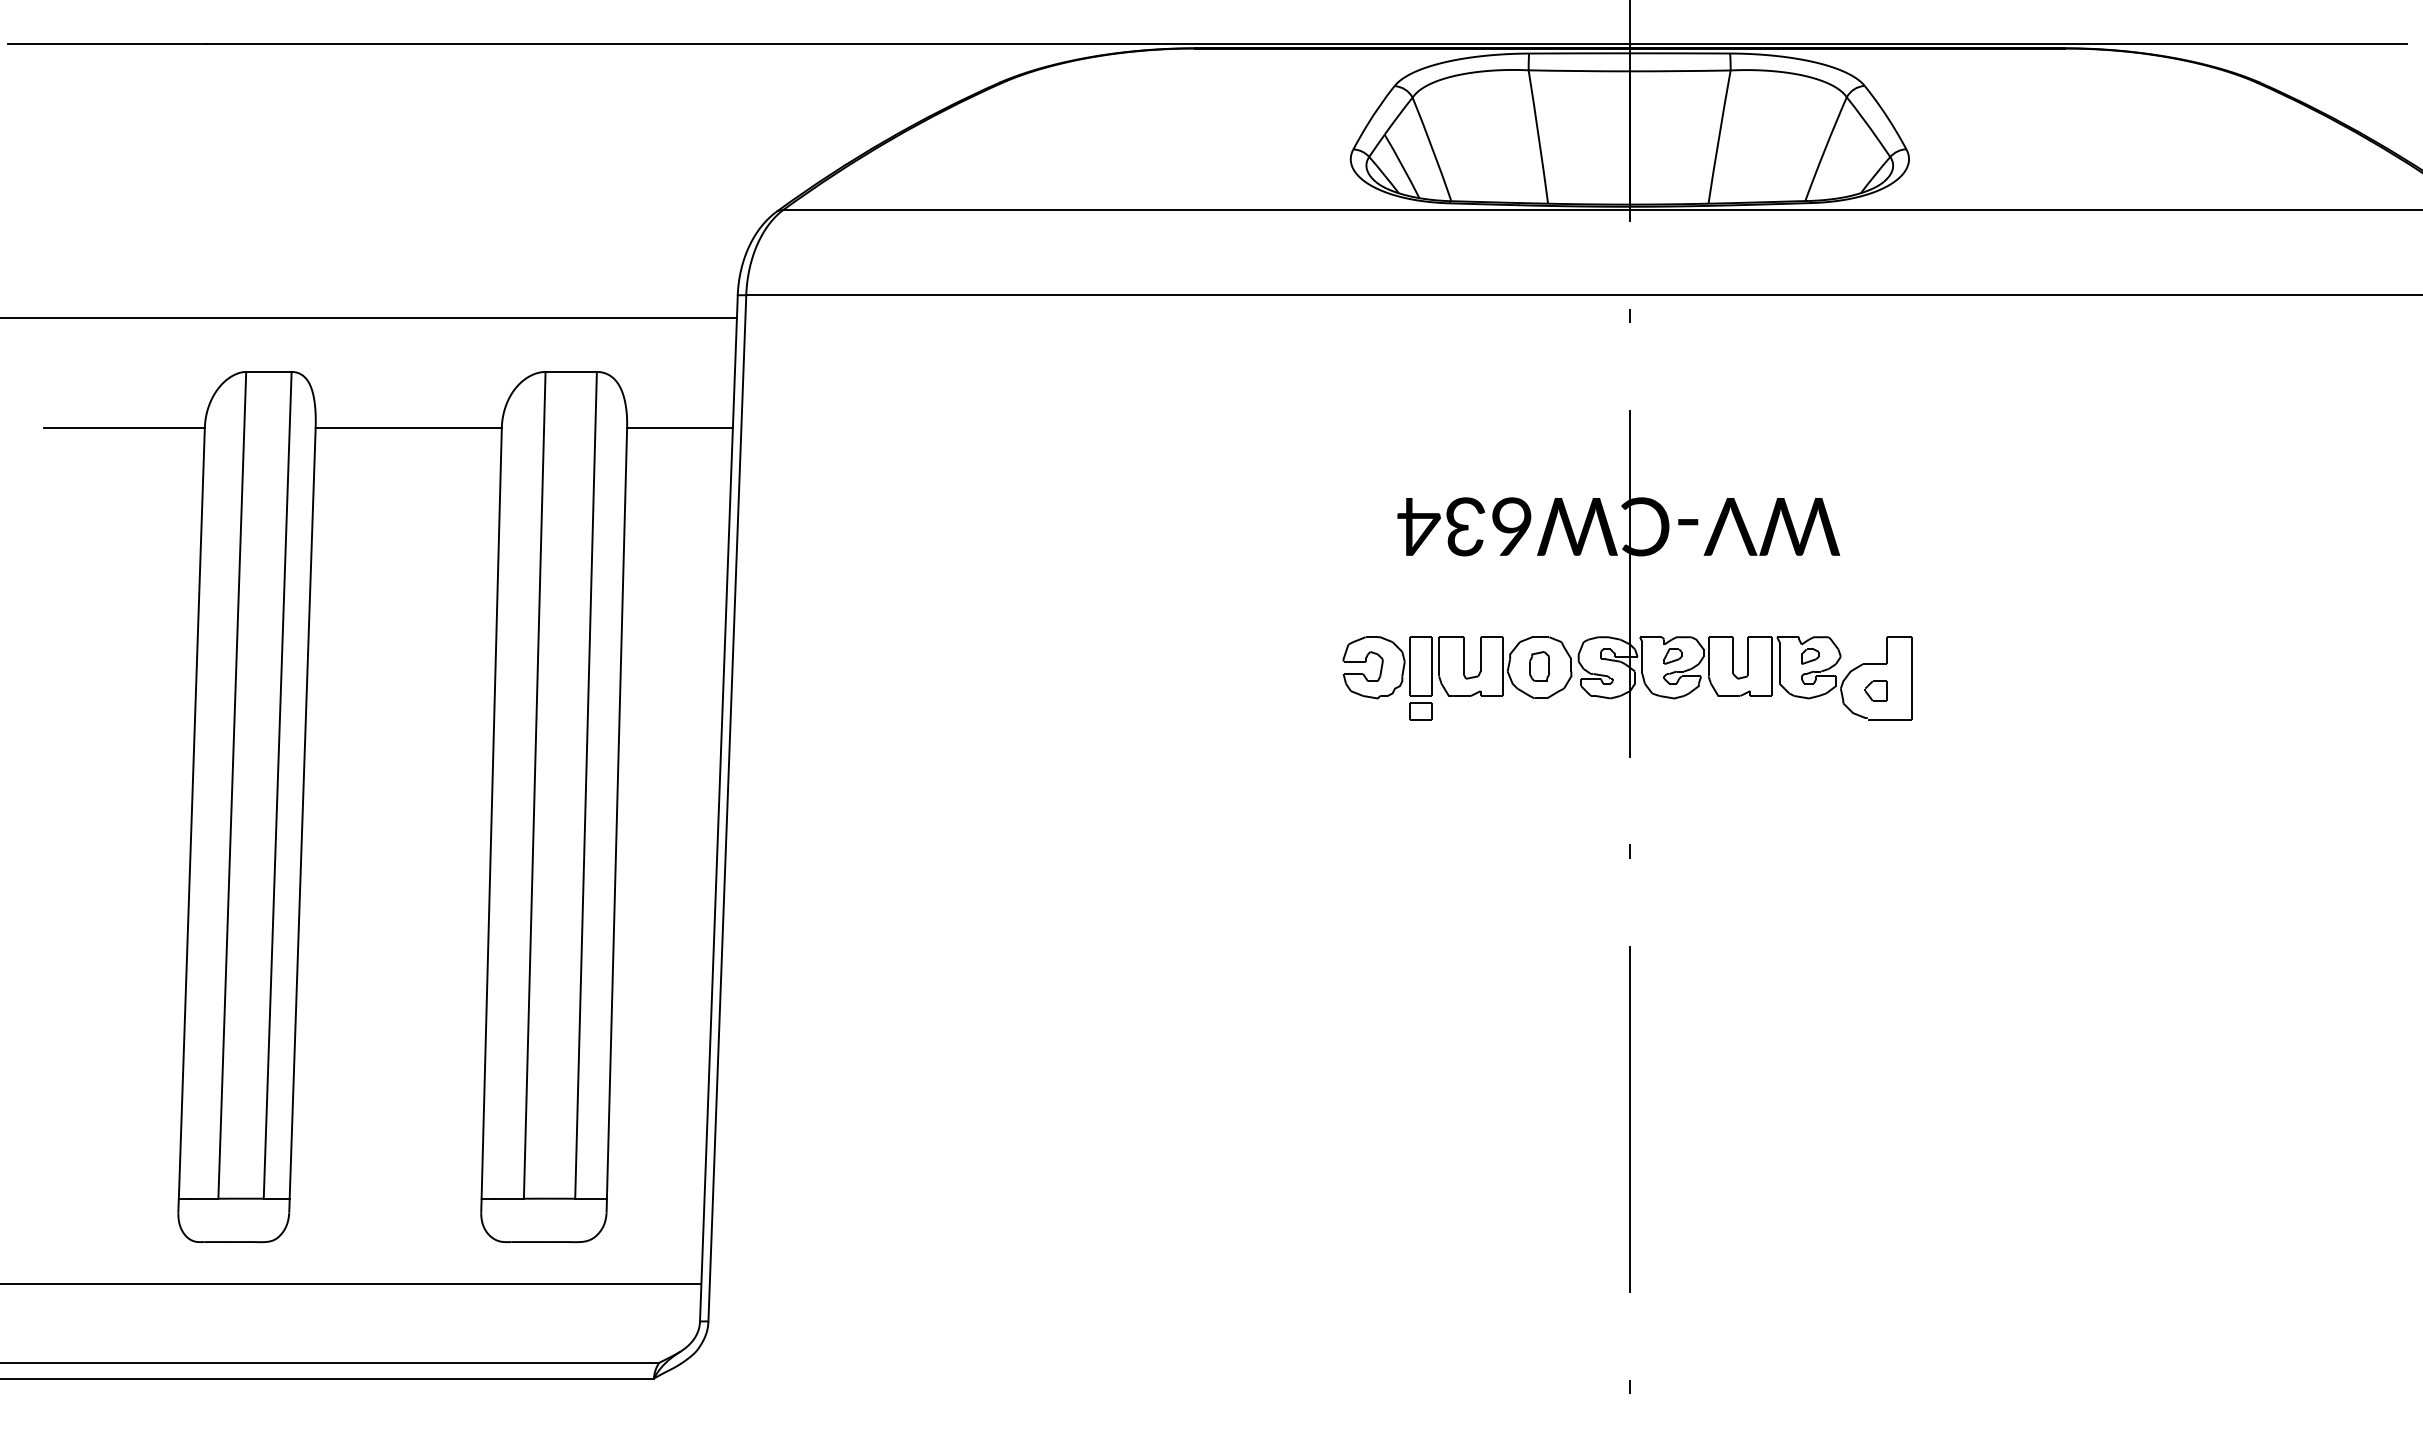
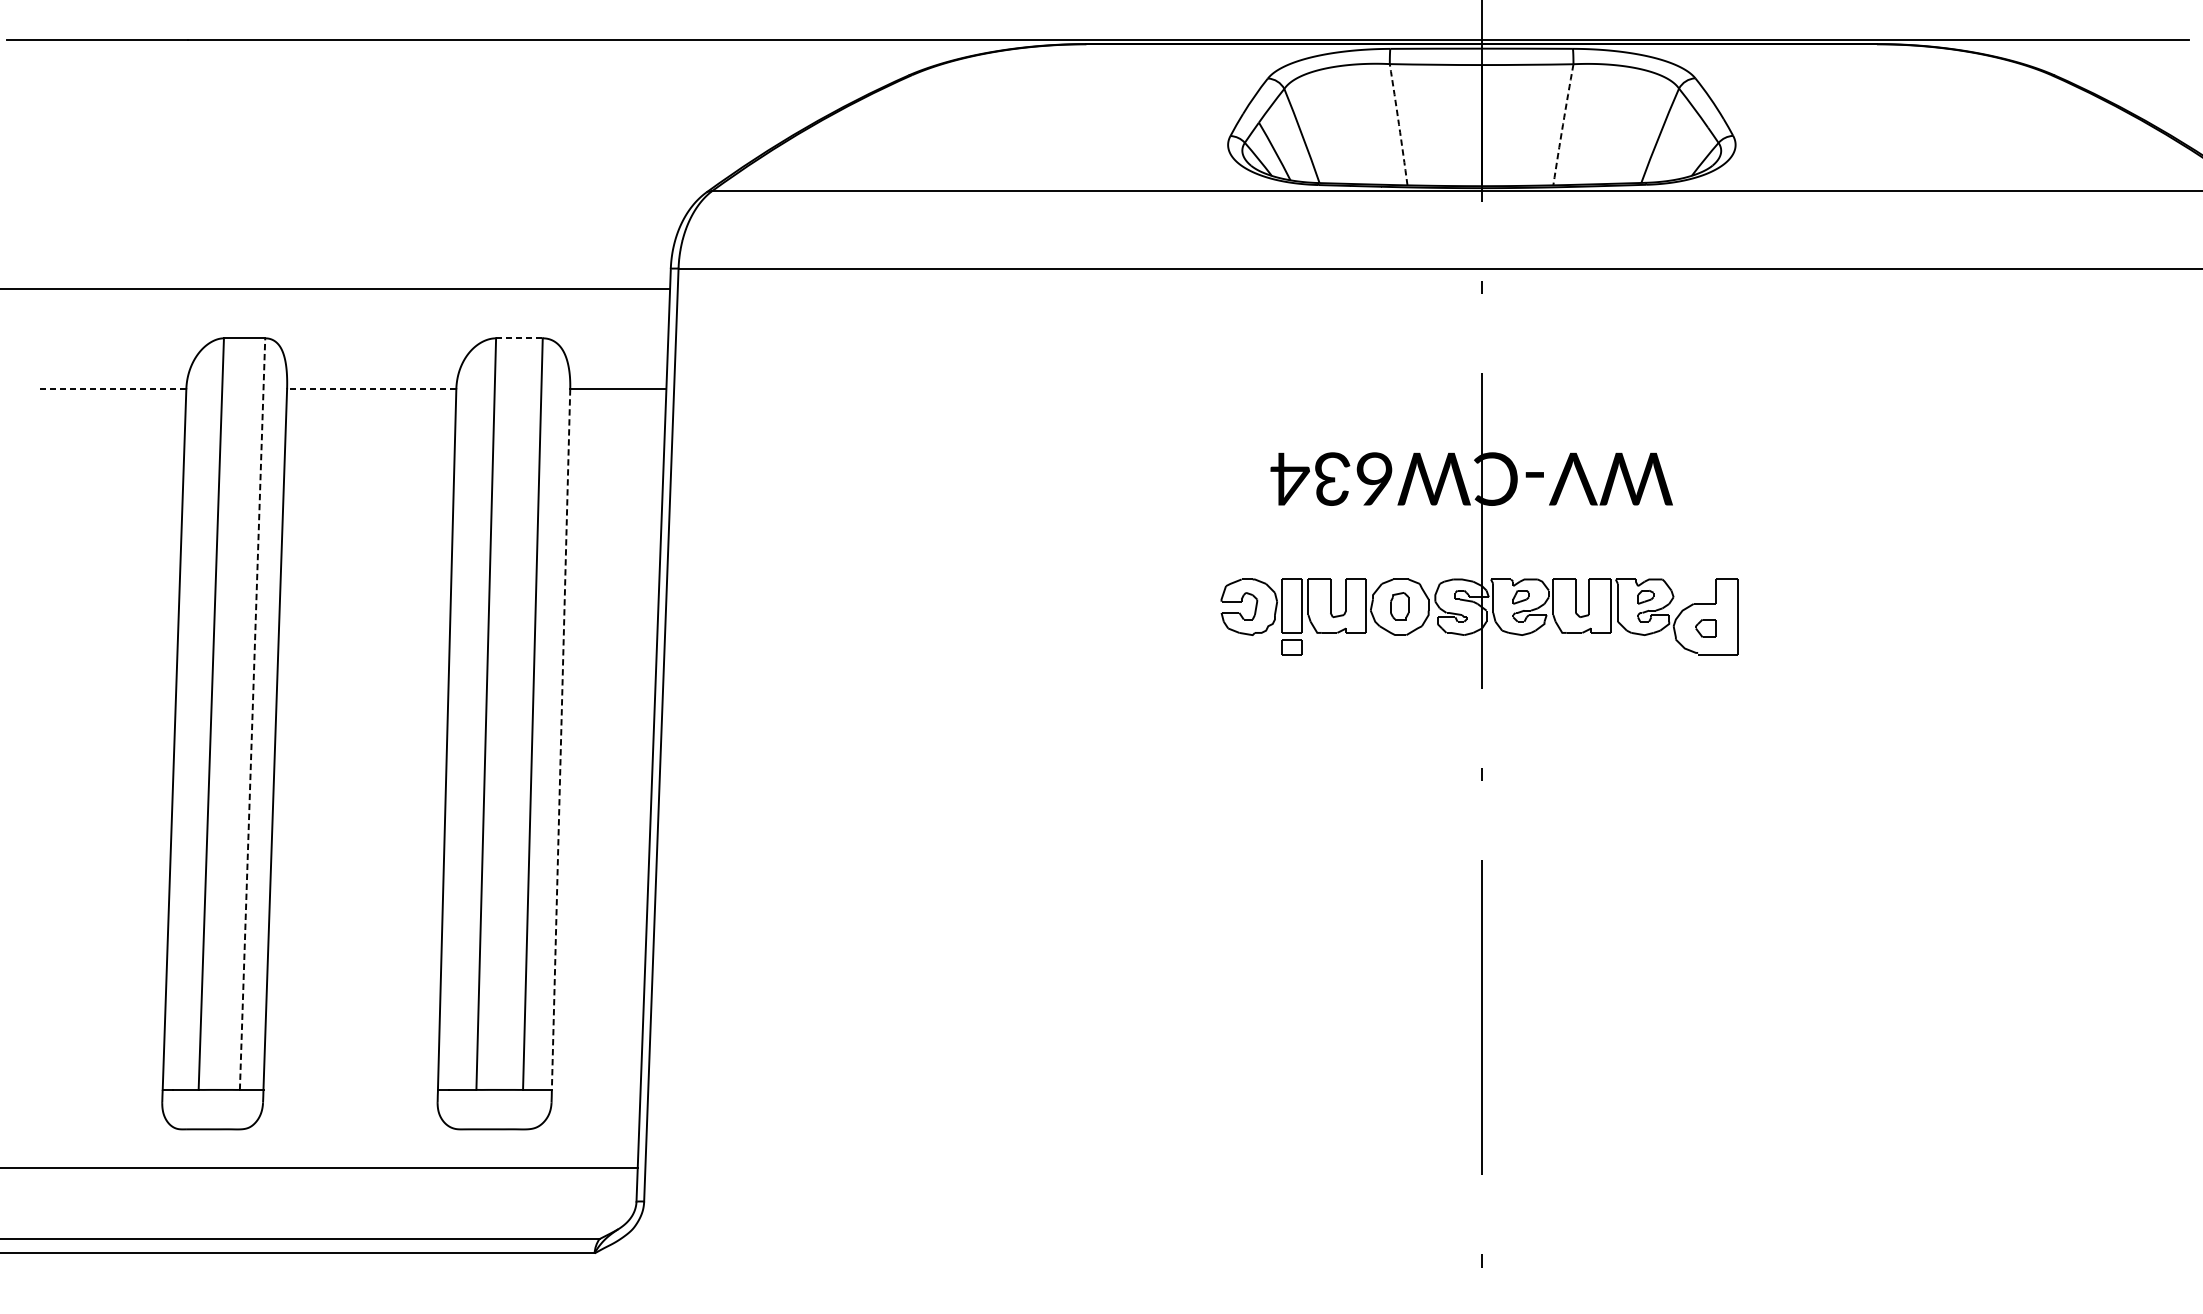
arc: (1538, 136) -> (1398, 124), solid -> dashed
arc: (1719, 137) -> (1563, 125), solid -> dashed
line: (571, 371) -> (519, 337), solid -> dashed
line: (123, 427) -> (112, 388), solid -> dashed
line: (408, 427) -> (371, 388), solid -> dashed
line: (277, 785) -> (252, 714), solid -> dashed
line: (617, 813) -> (561, 739), solid -> dashed

